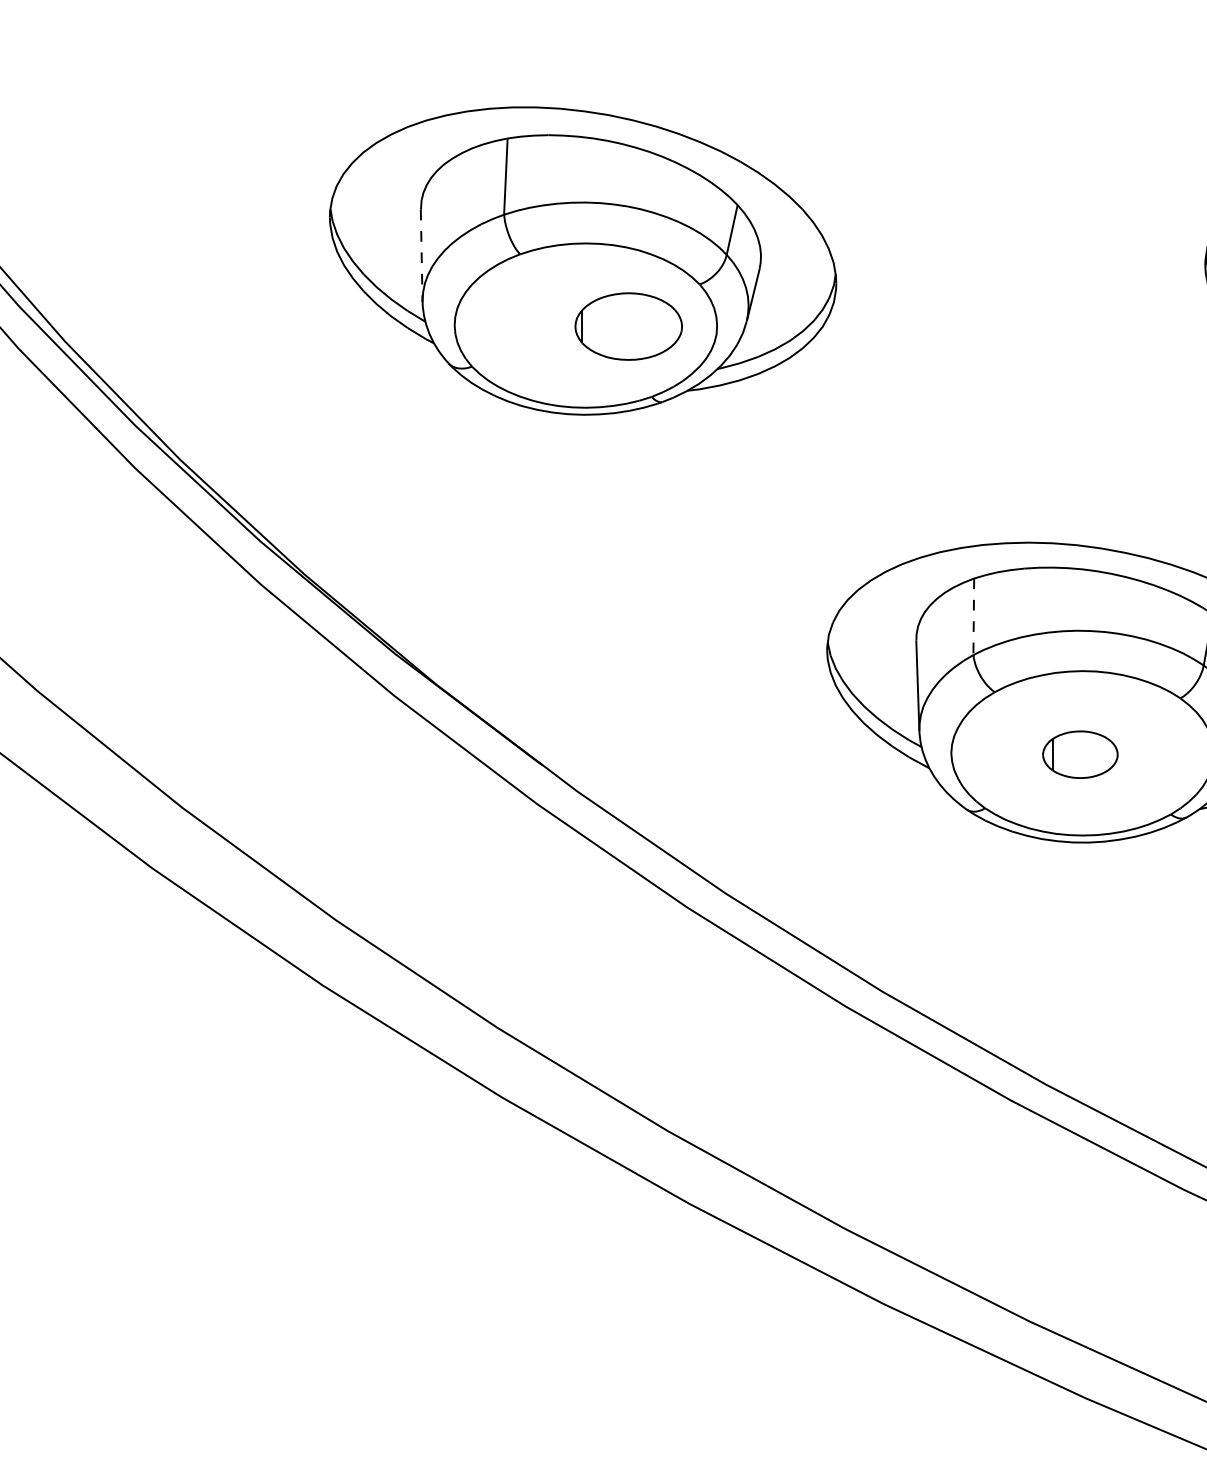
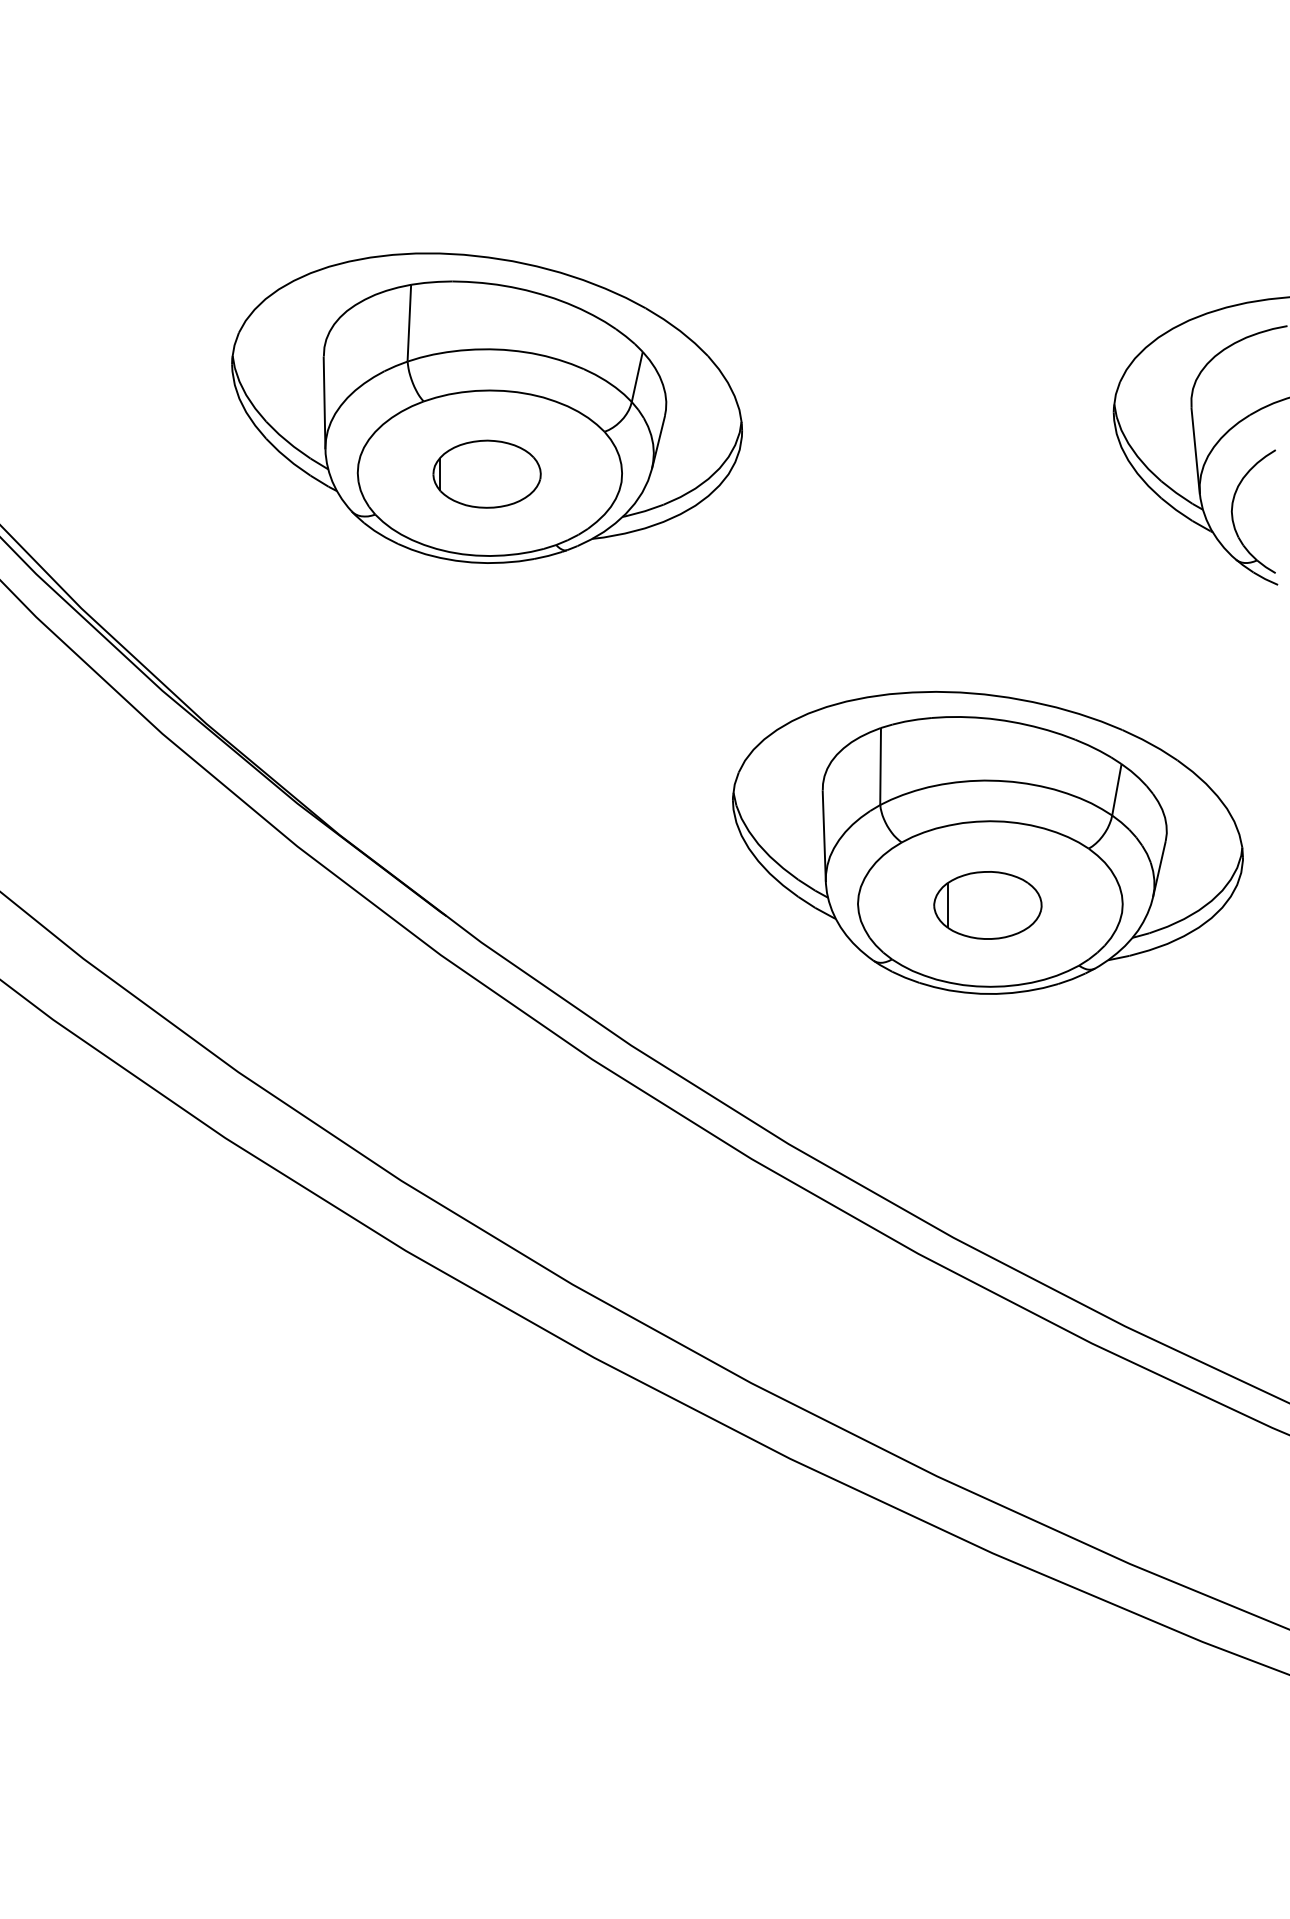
line: (421, 256) -> (324, 403), dashed -> solid
part: (628, 325) -> (486, 473), moved
line: (973, 616) -> (880, 766), dashed -> solid
part: (1079, 754) -> (987, 905), size x1.43

